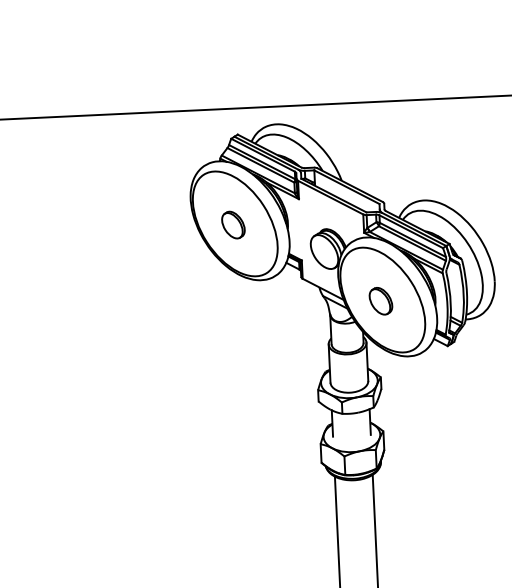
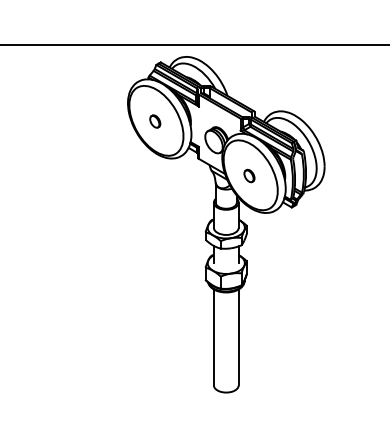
part: (233, 224) -> (155, 121), size x0.7
part: (380, 300) -> (249, 175), size x0.7

